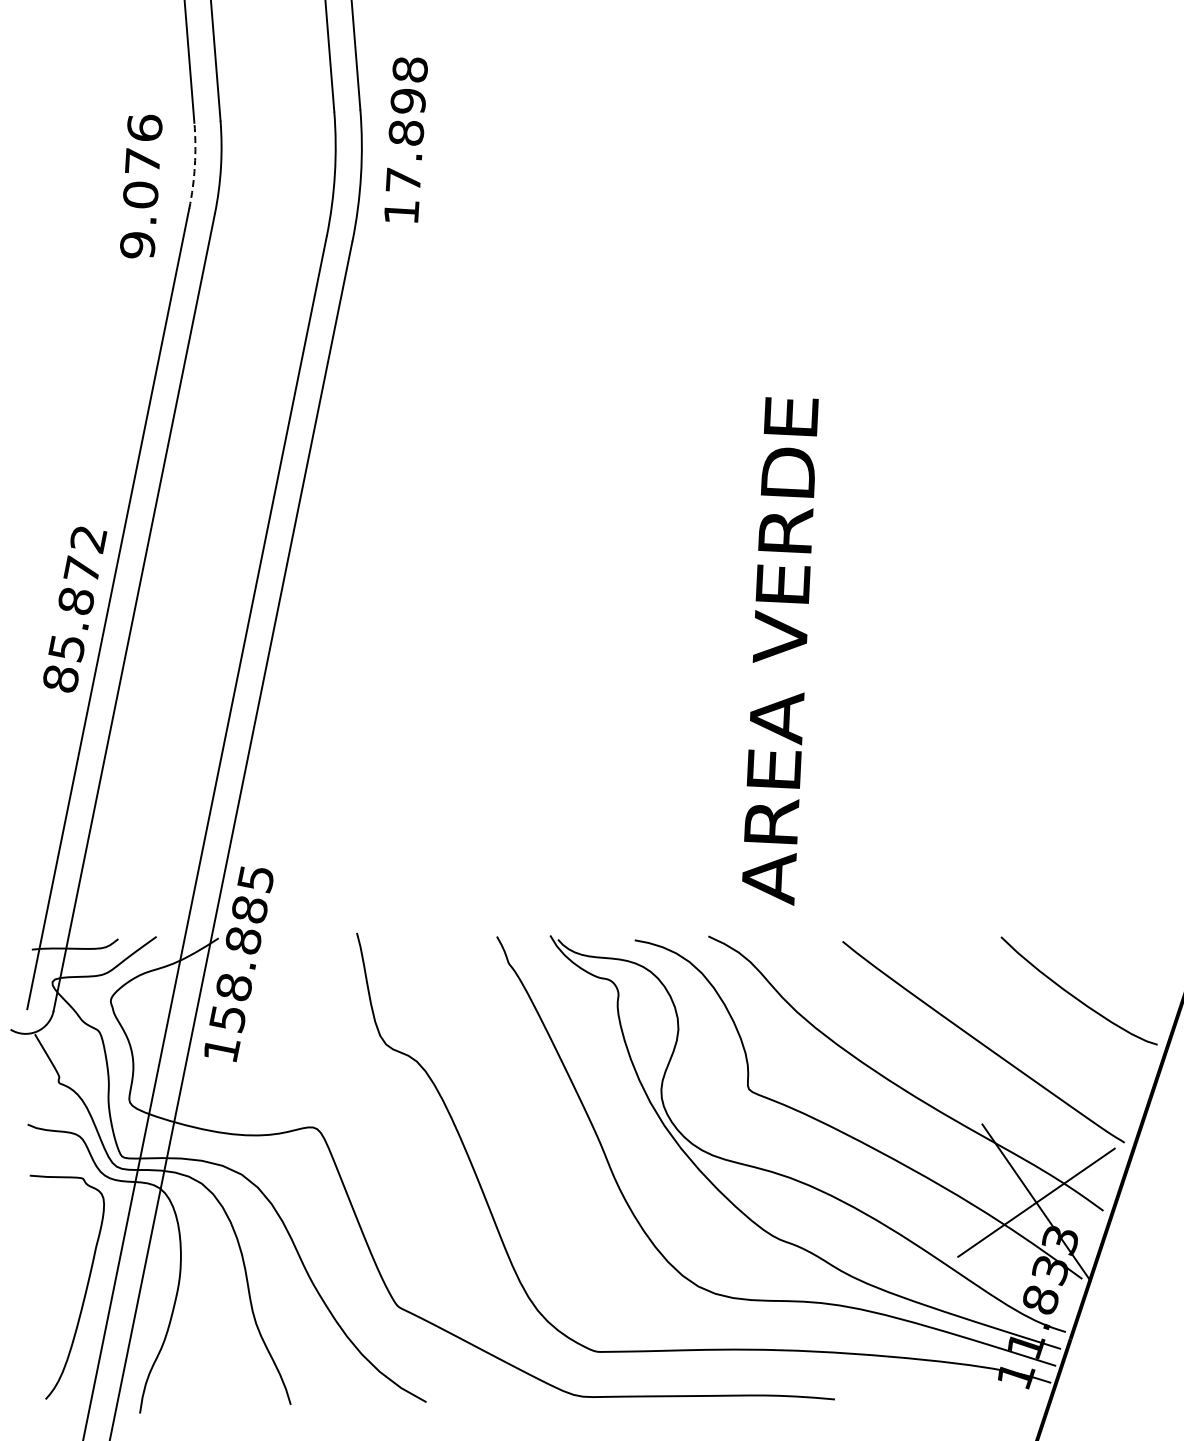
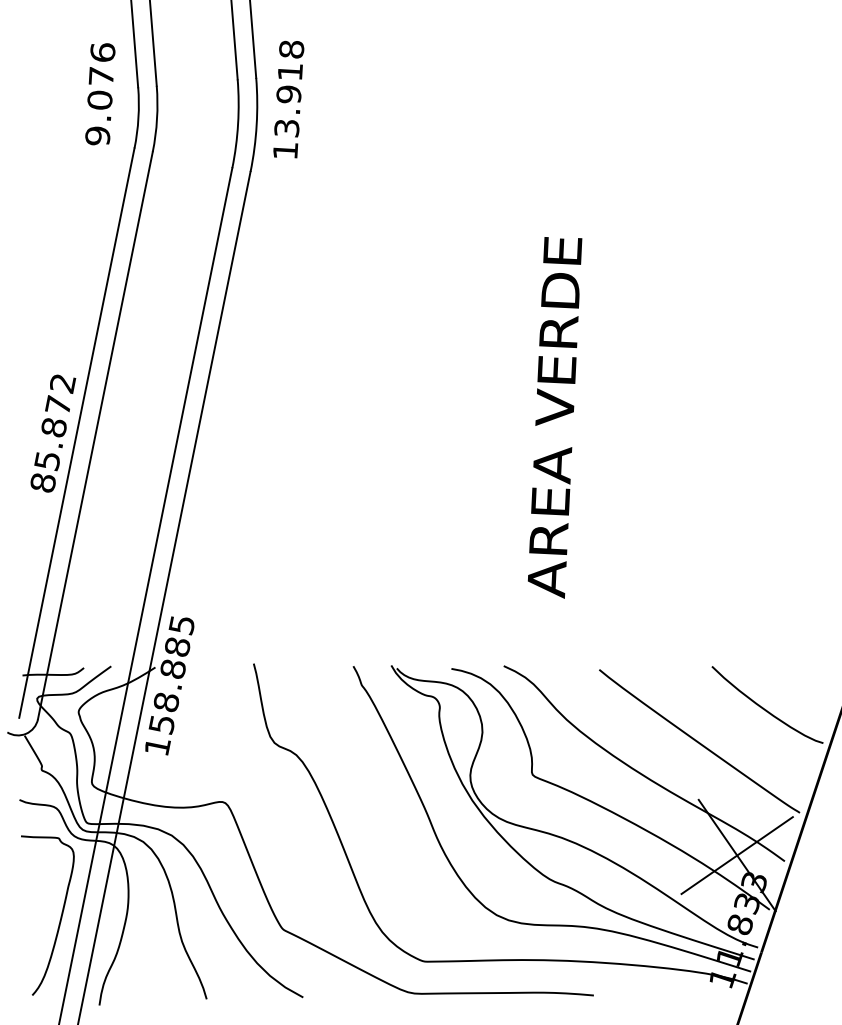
text: (405, 141) -> (288, 100), 17.898 -> 13.918
arc: (194, 165) -> (138, 117), dashed -> solid
text: (141, 186) -> (100, 94), moved
text: (780, 651) -> (555, 417), moved

